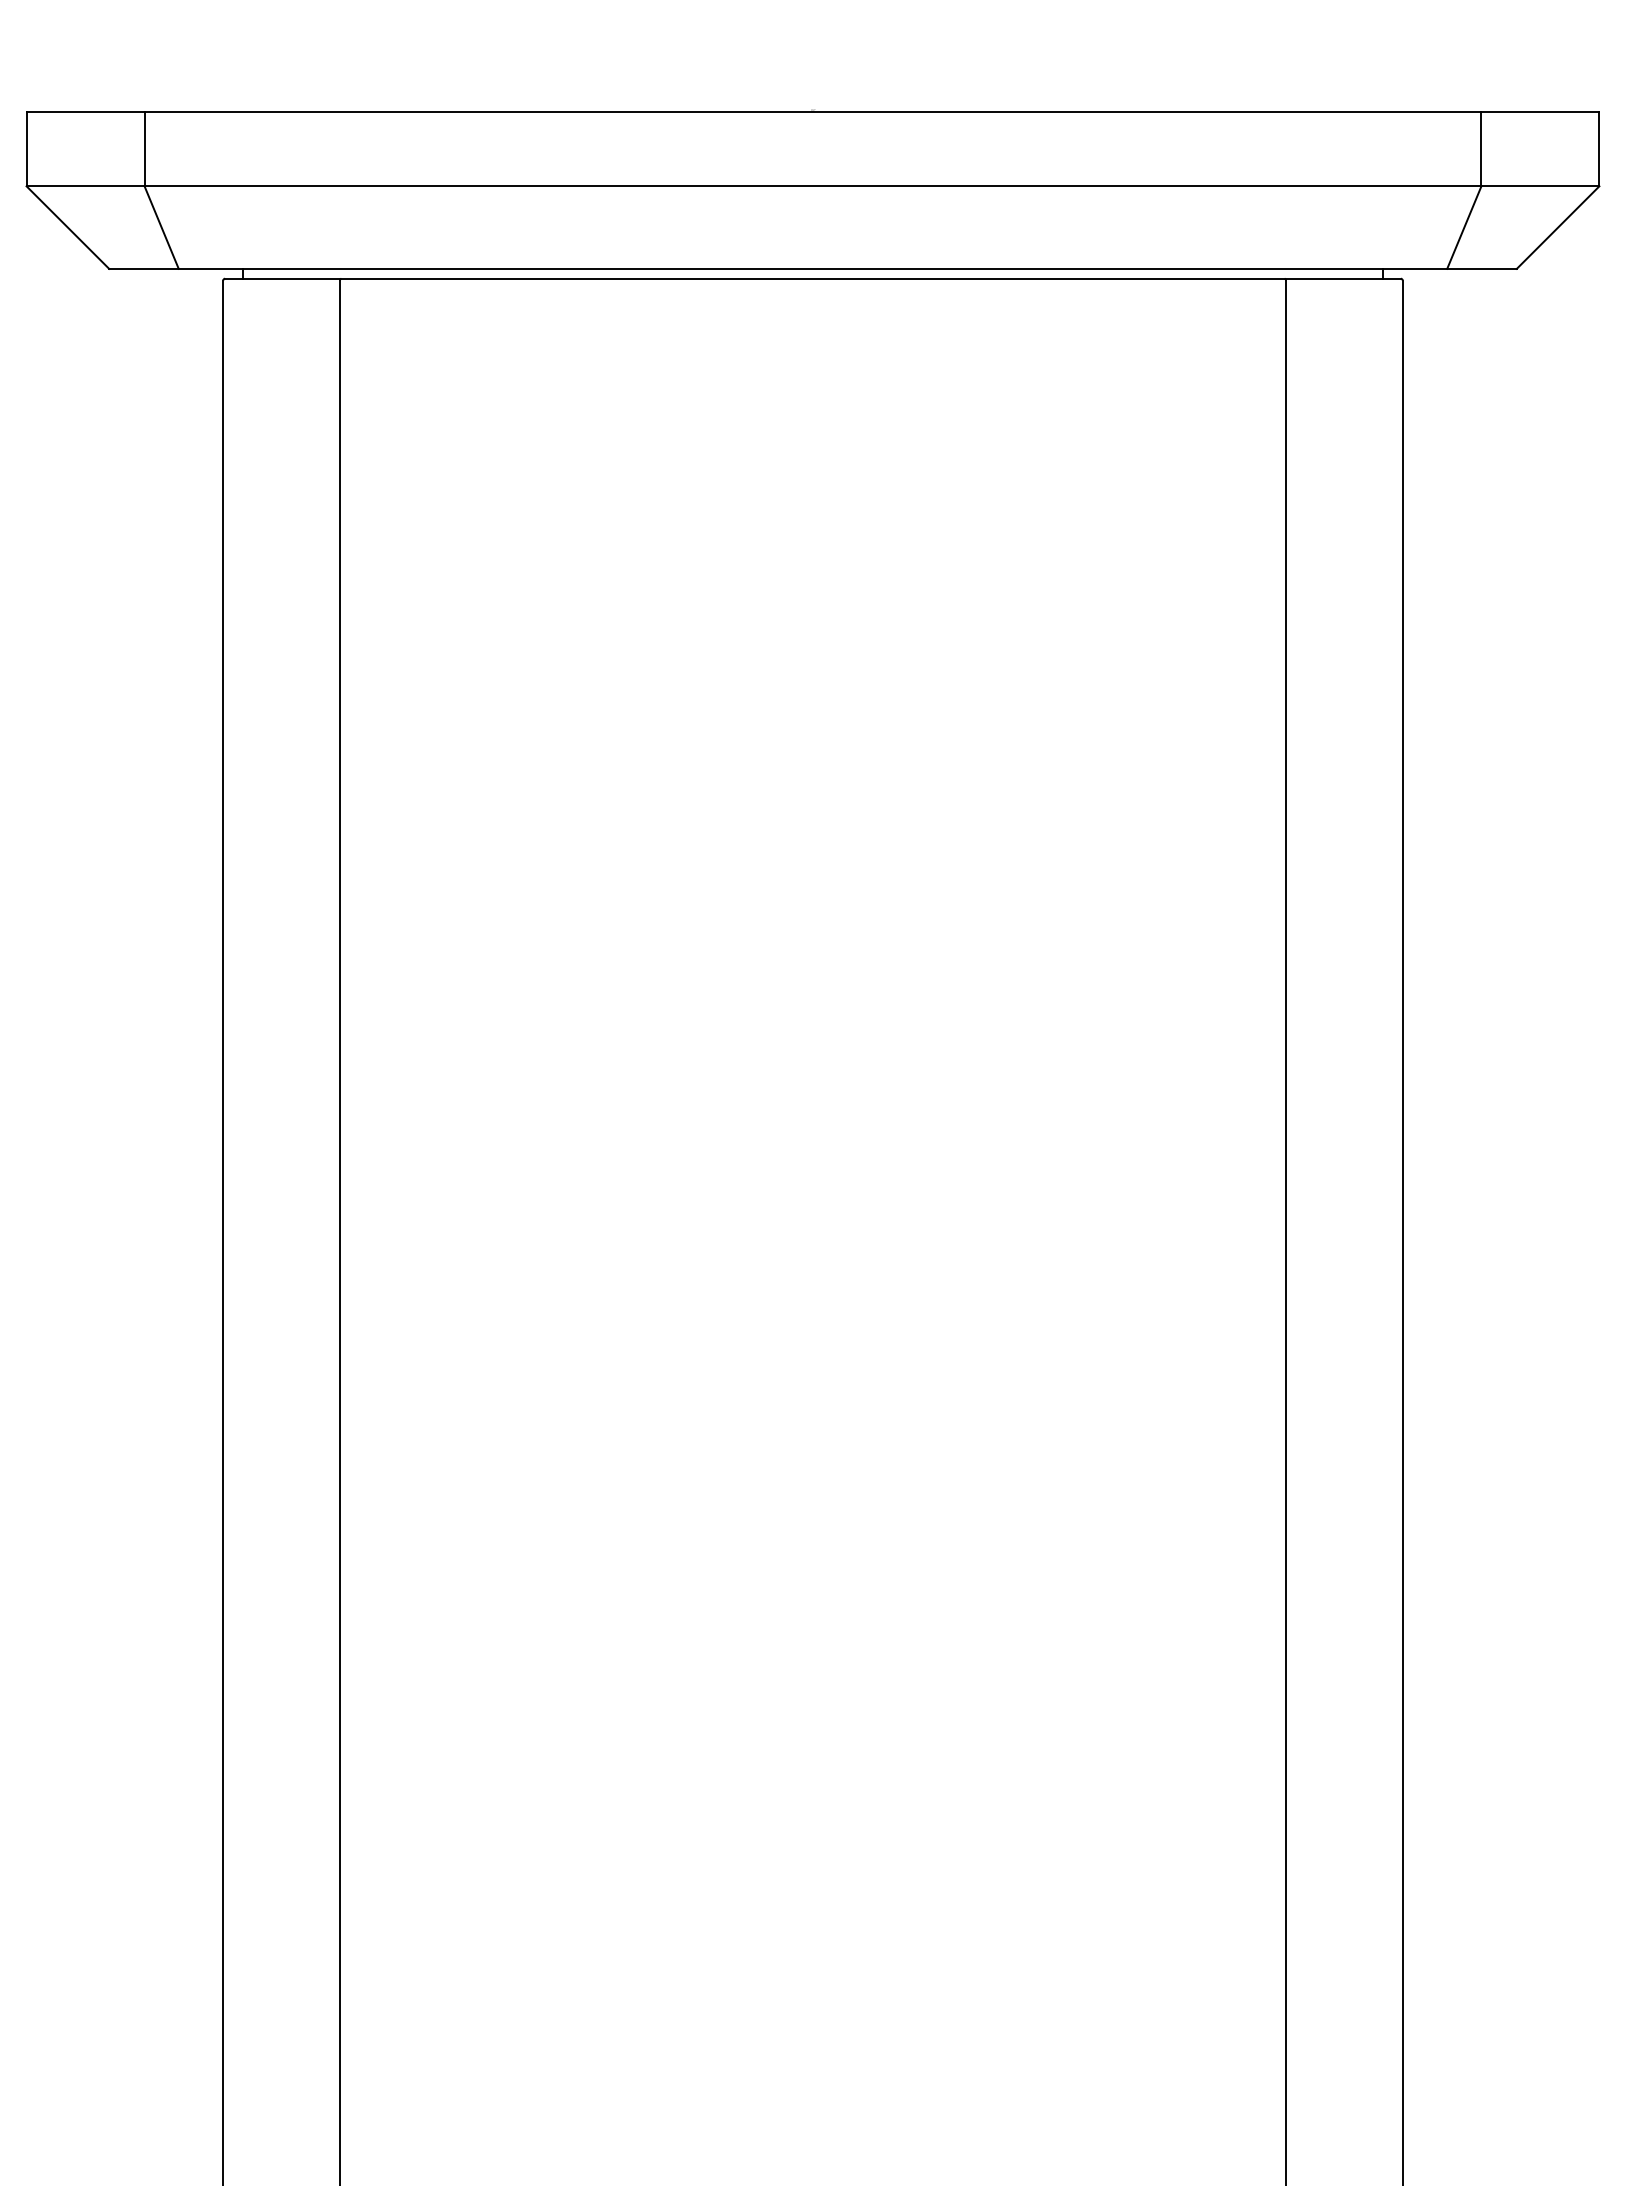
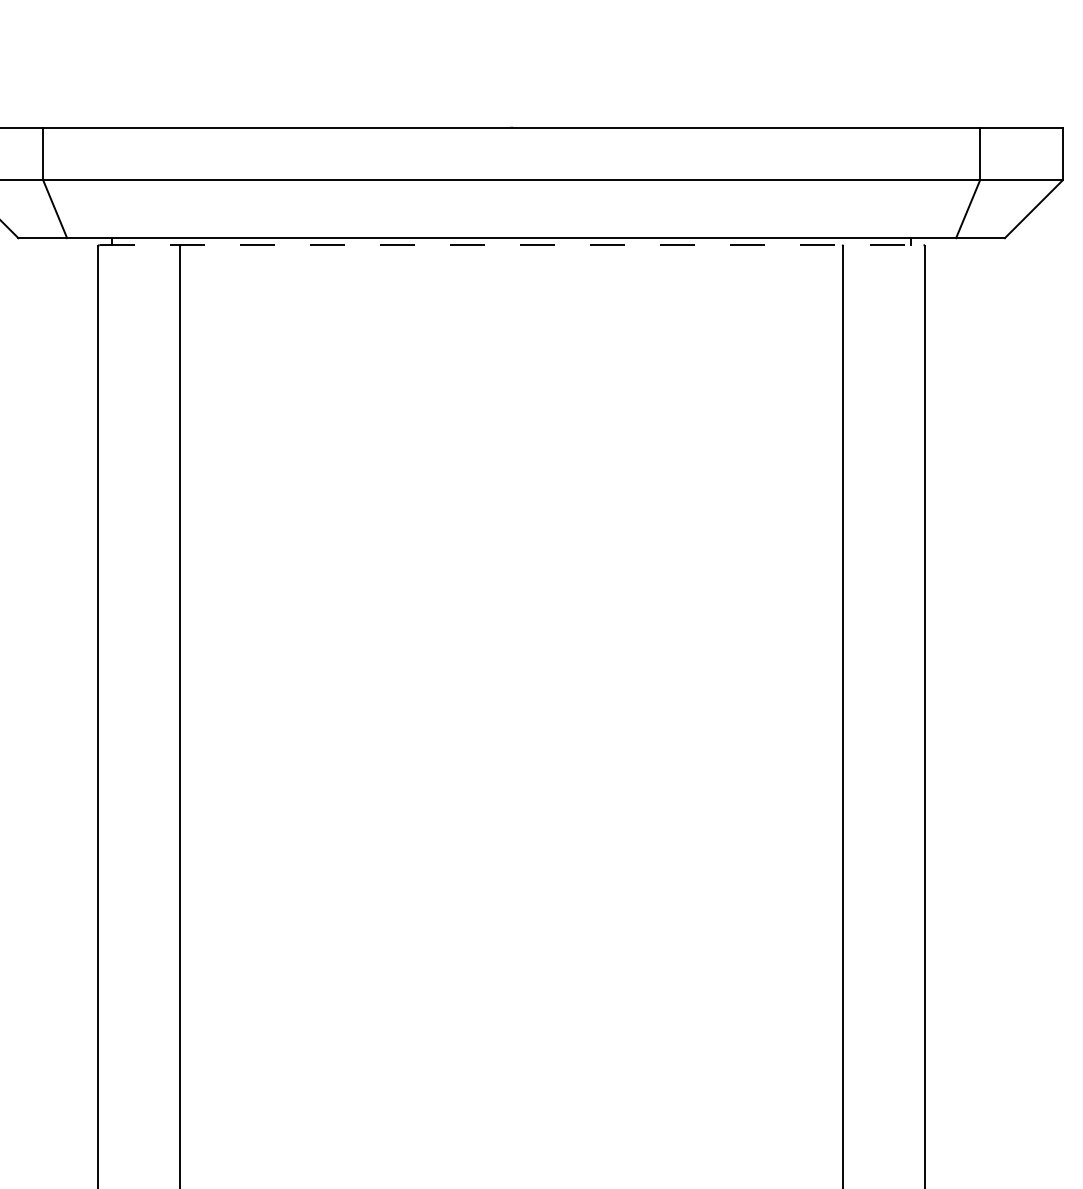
line: (812, 278) -> (511, 244), solid -> dashed

